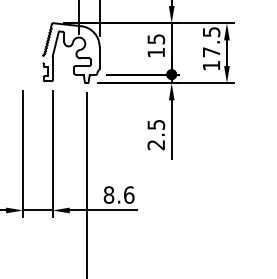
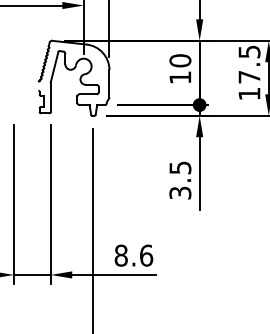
text: (156, 39) -> (180, 61), 15 -> 10
text: (156, 145) -> (180, 193), 2.5 -> 3.5

